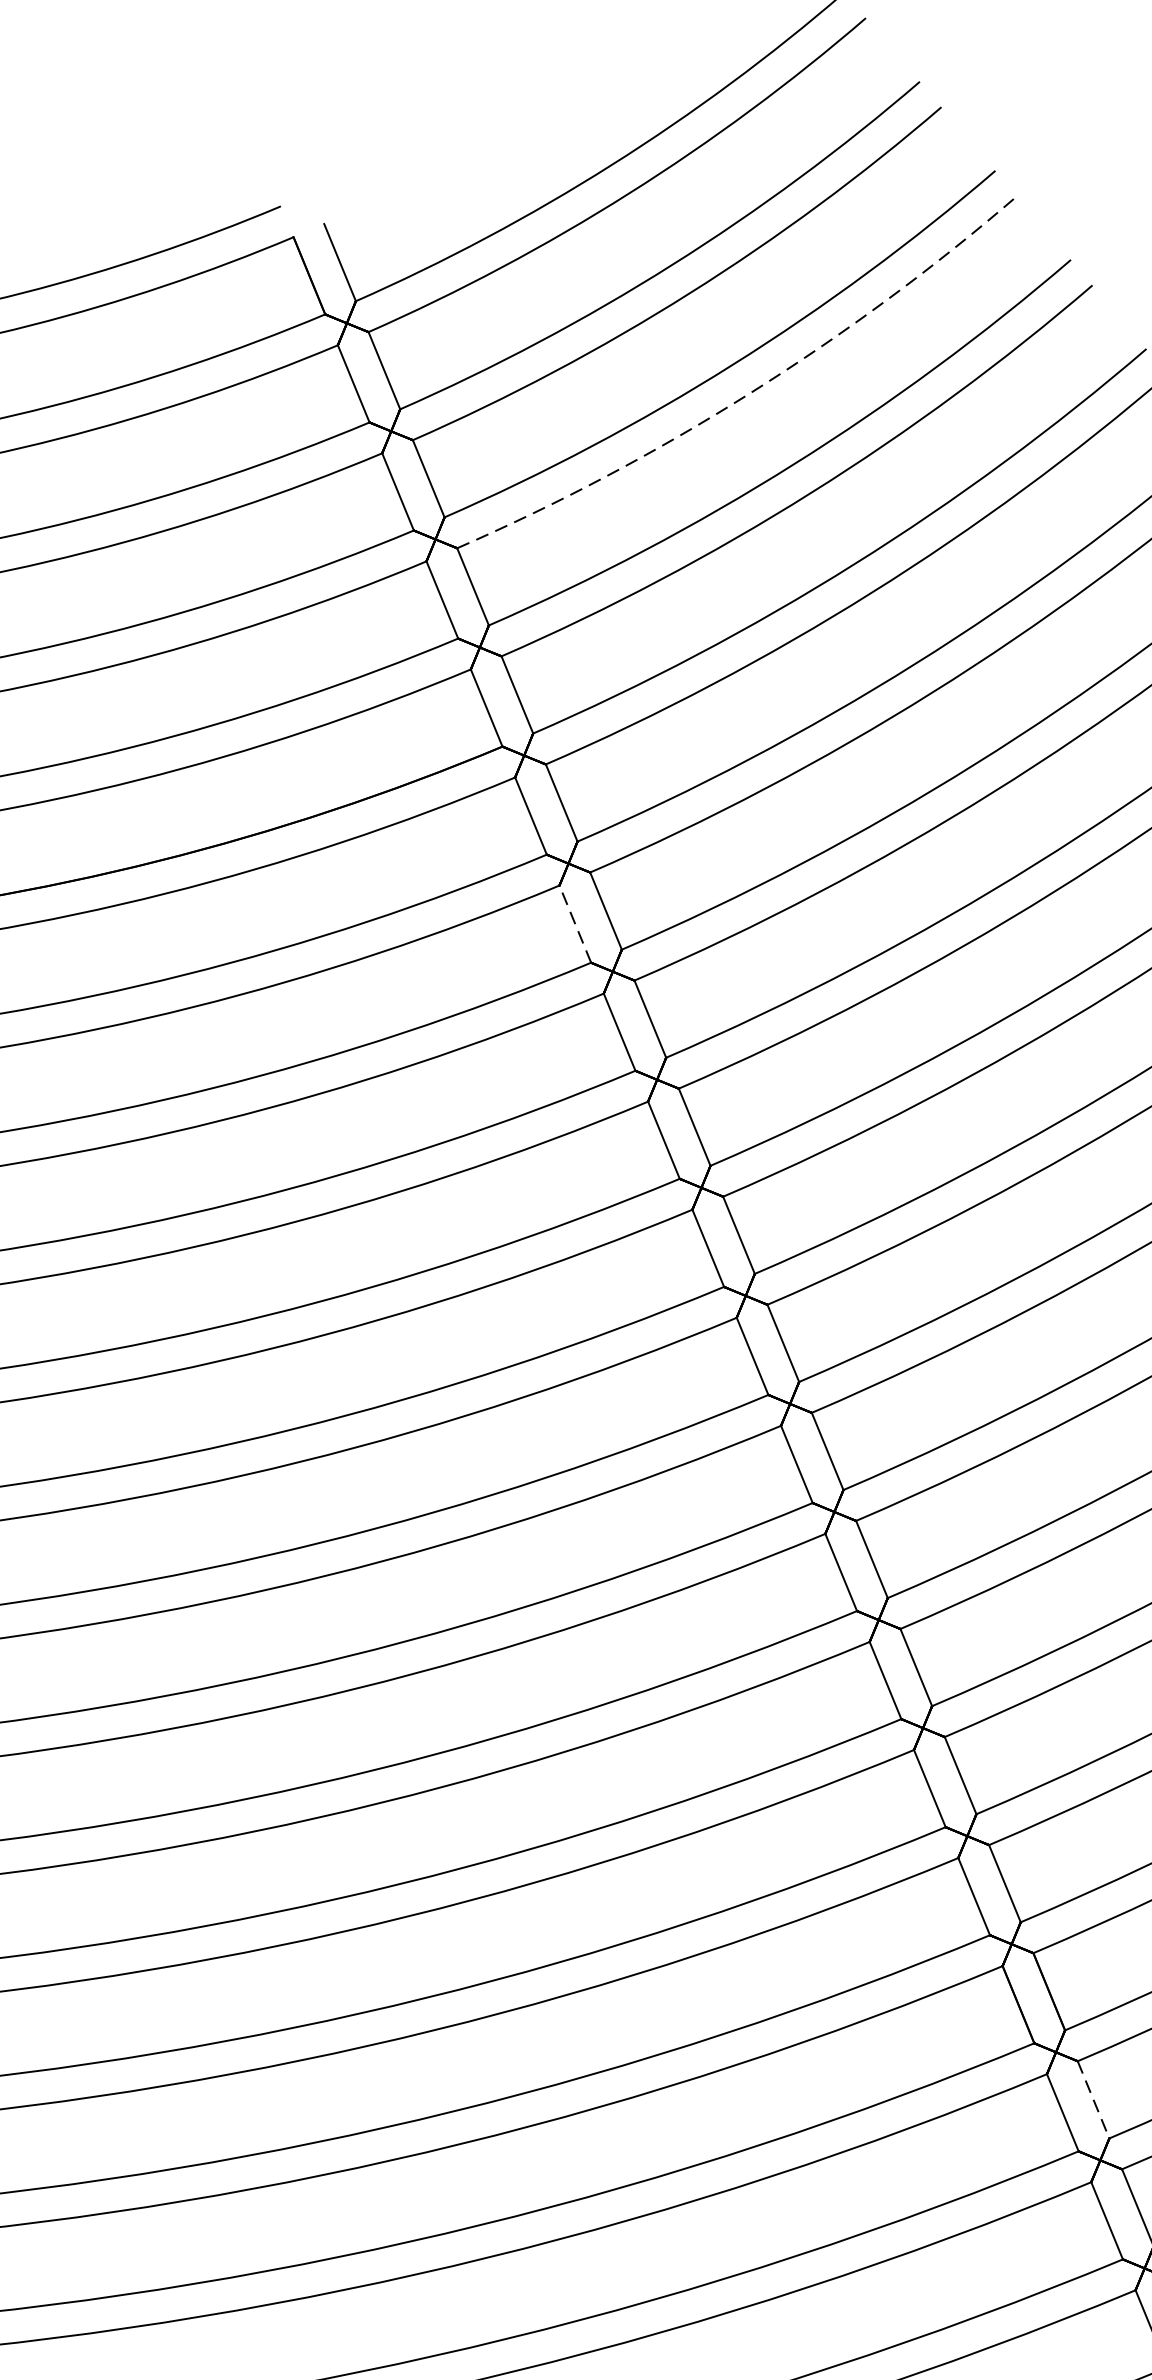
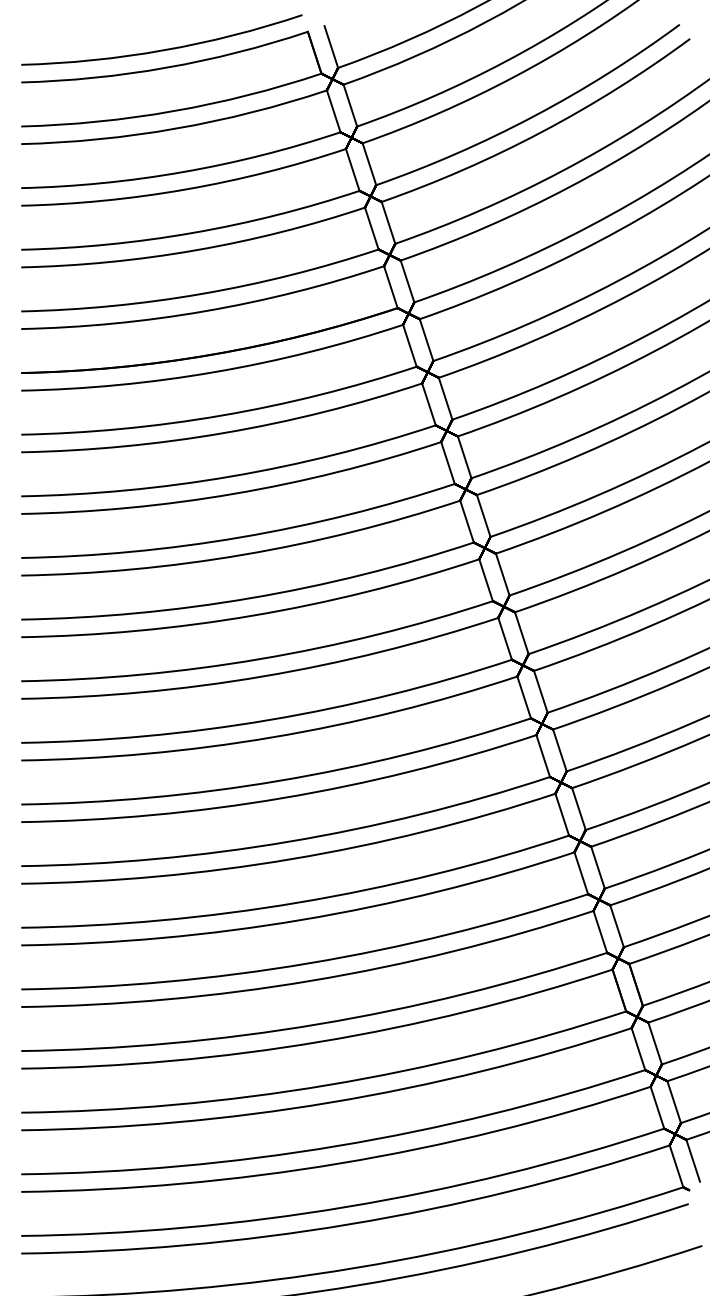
arc: (751, 392) -> (542, 131), dashed -> solid
line: (574, 922) -> (428, 403), dashed -> solid
line: (1094, 2101) -> (655, 1044), dashed -> solid

